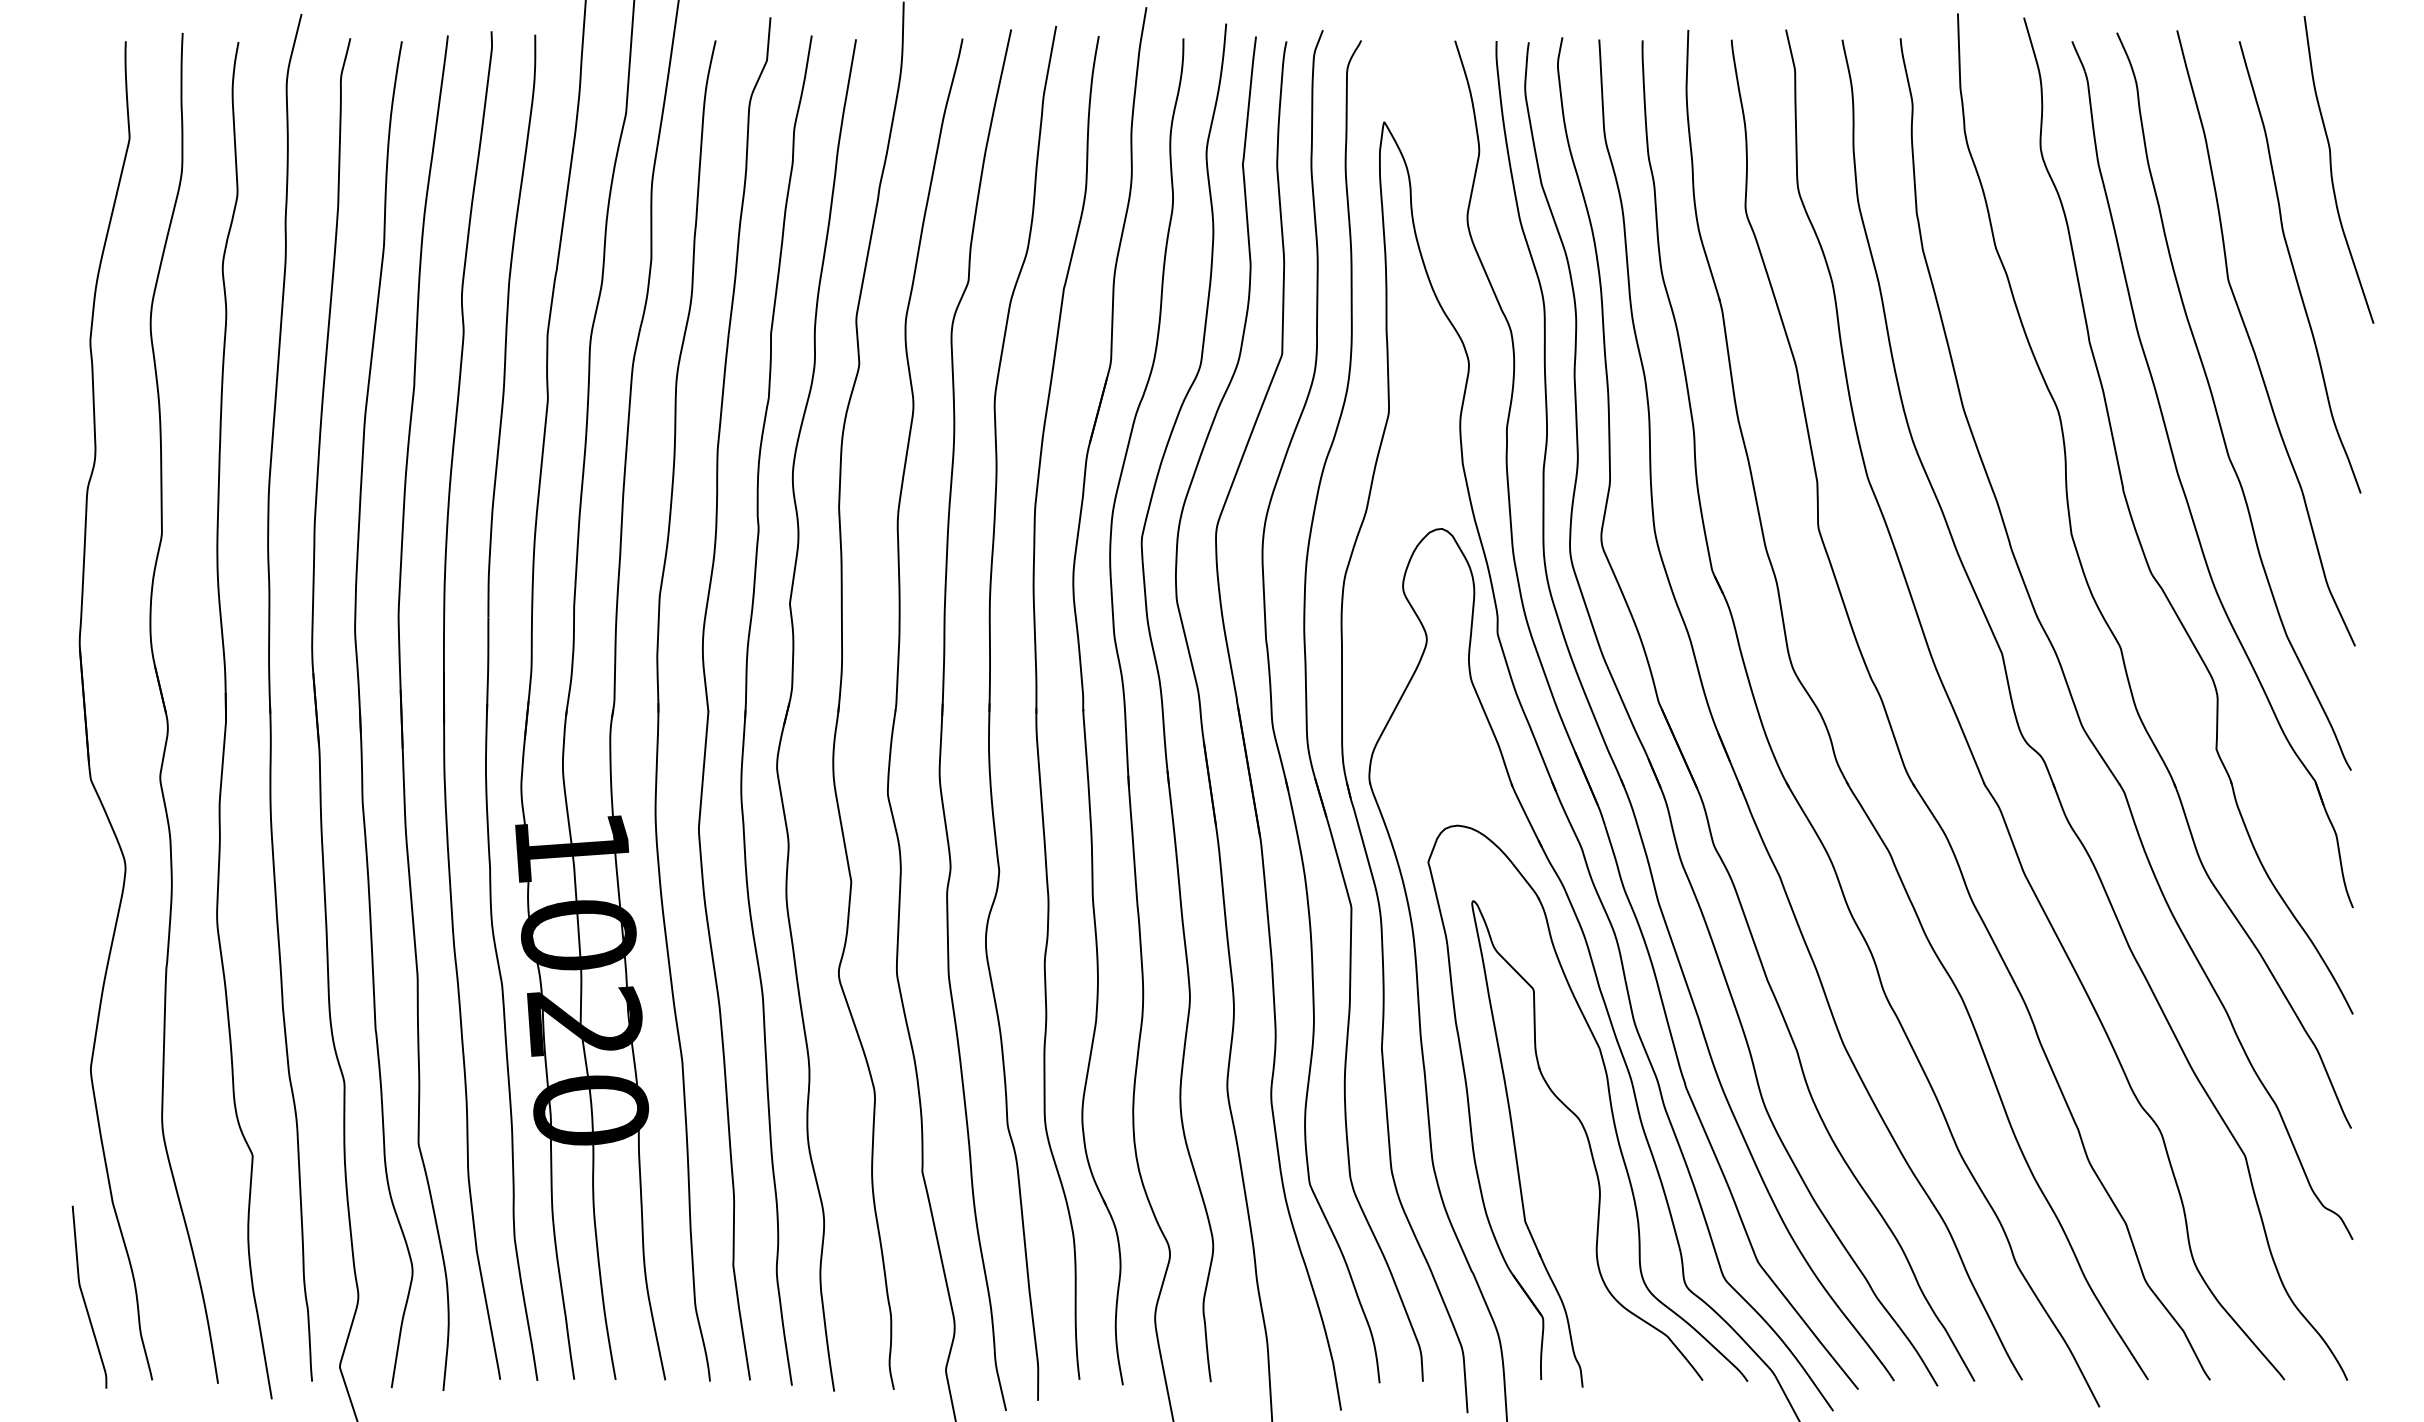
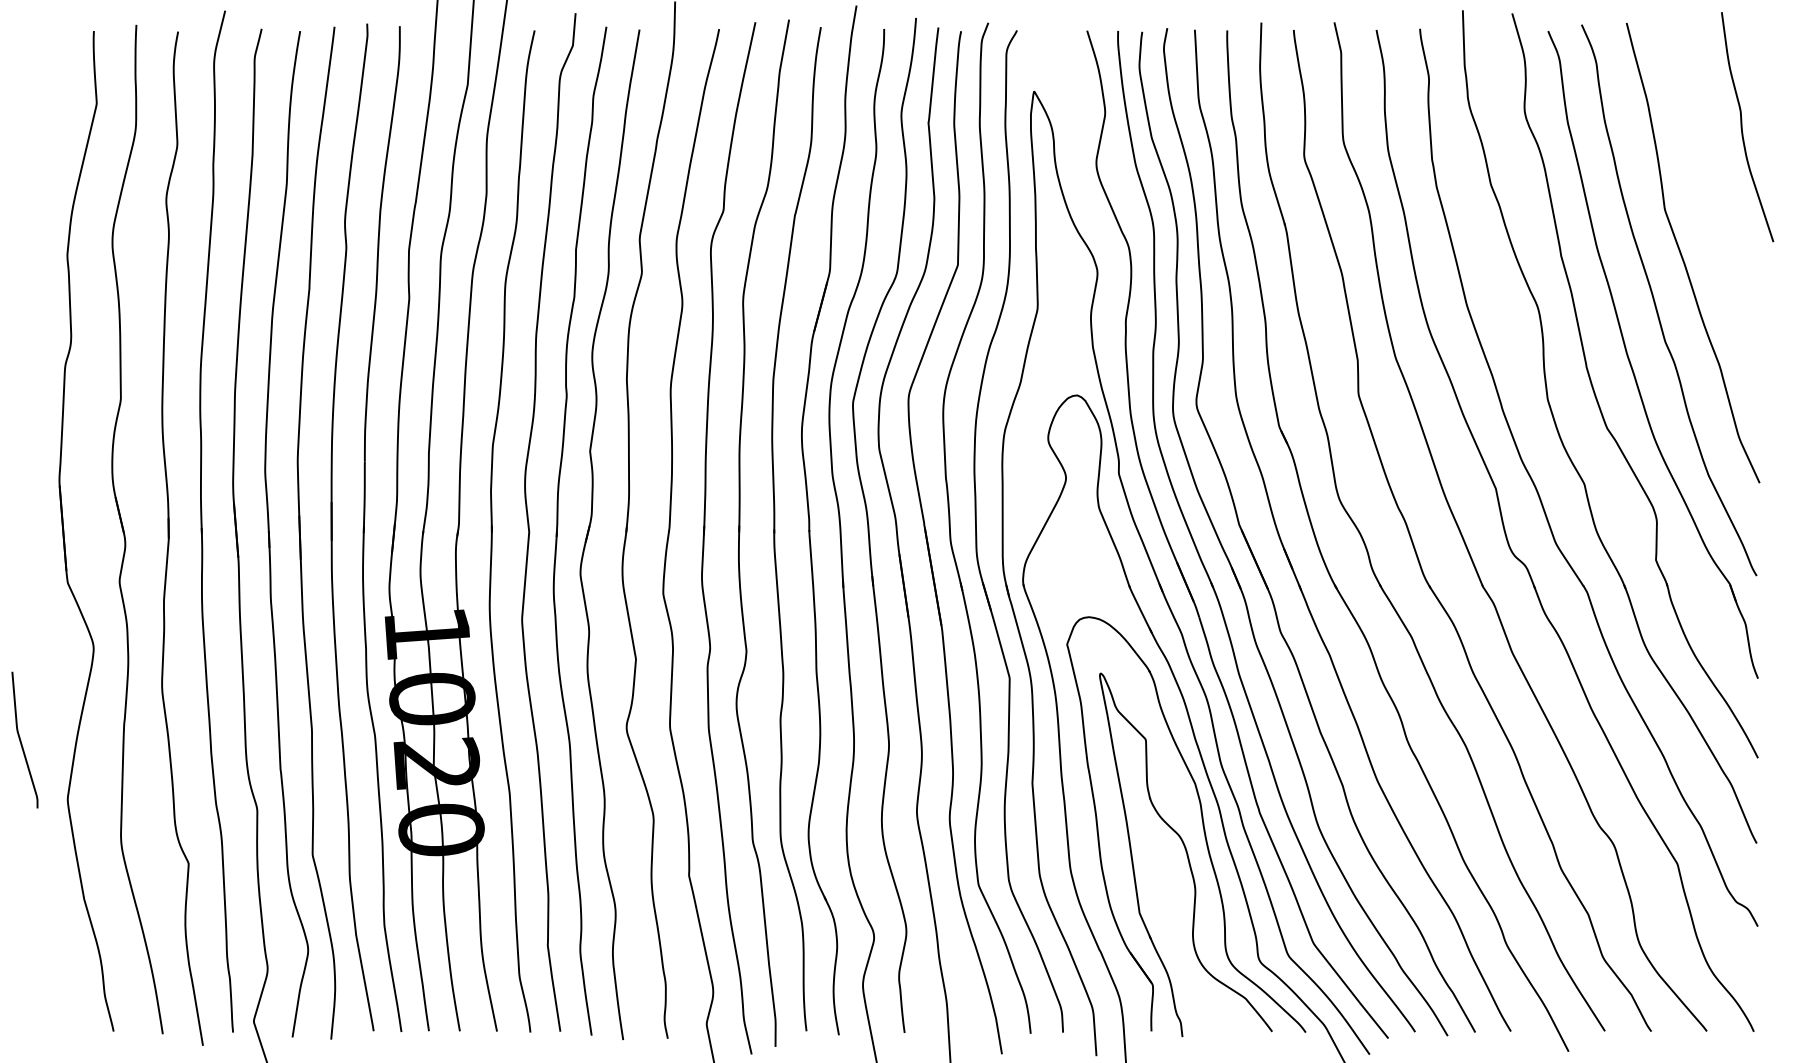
curve: (2294, 268) -> (1714, 200), removed
curve: (84, 1297) -> (21, 740), moved

